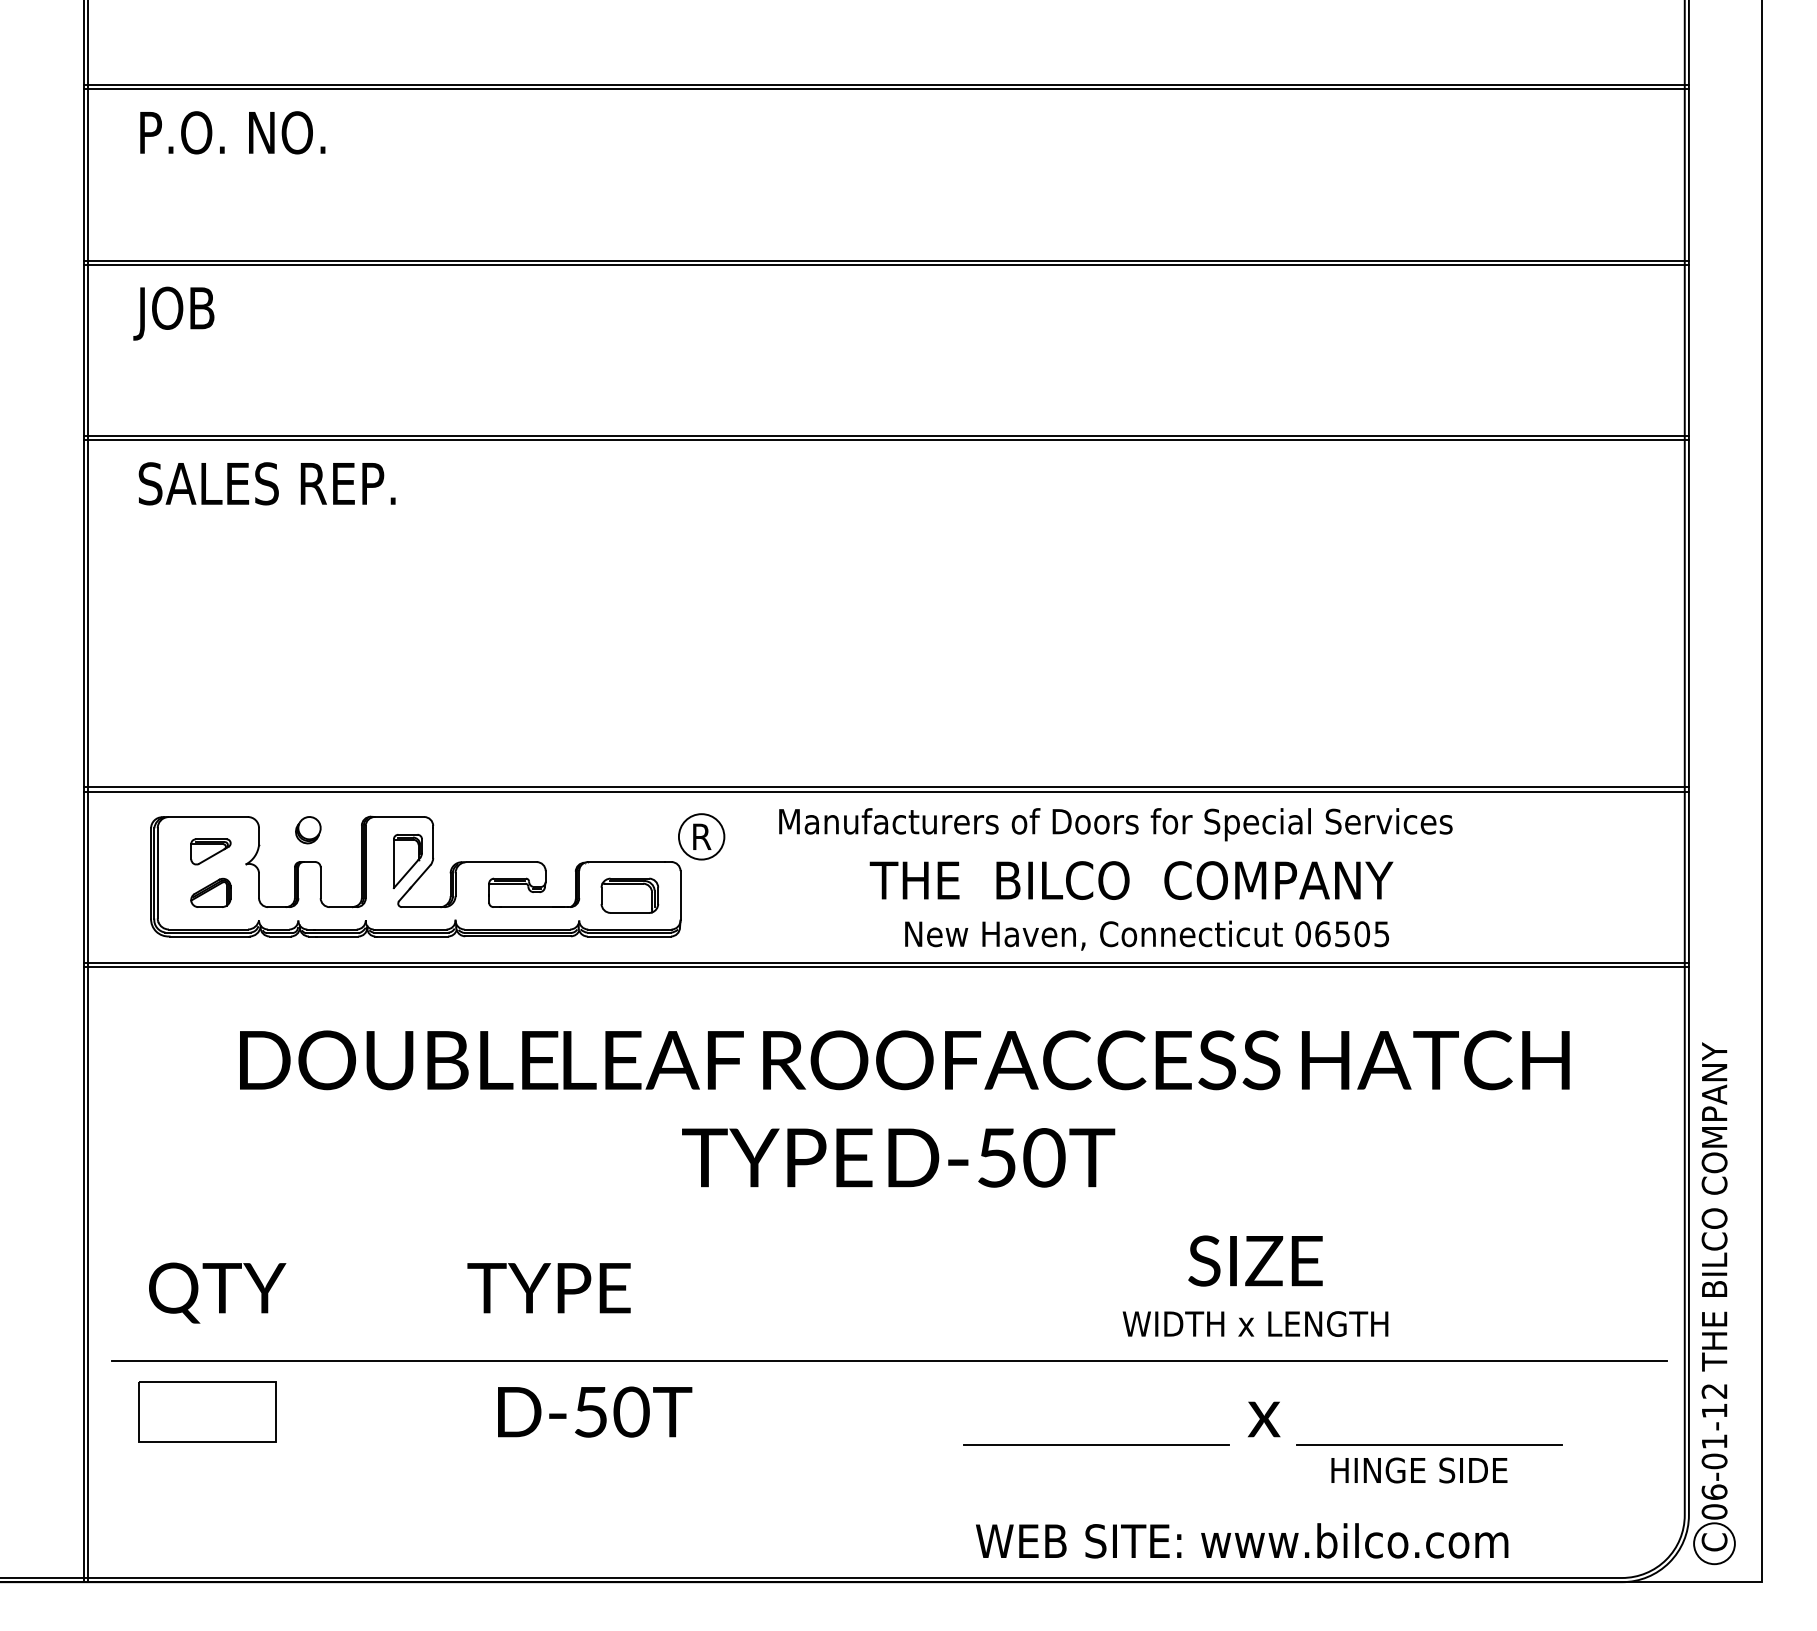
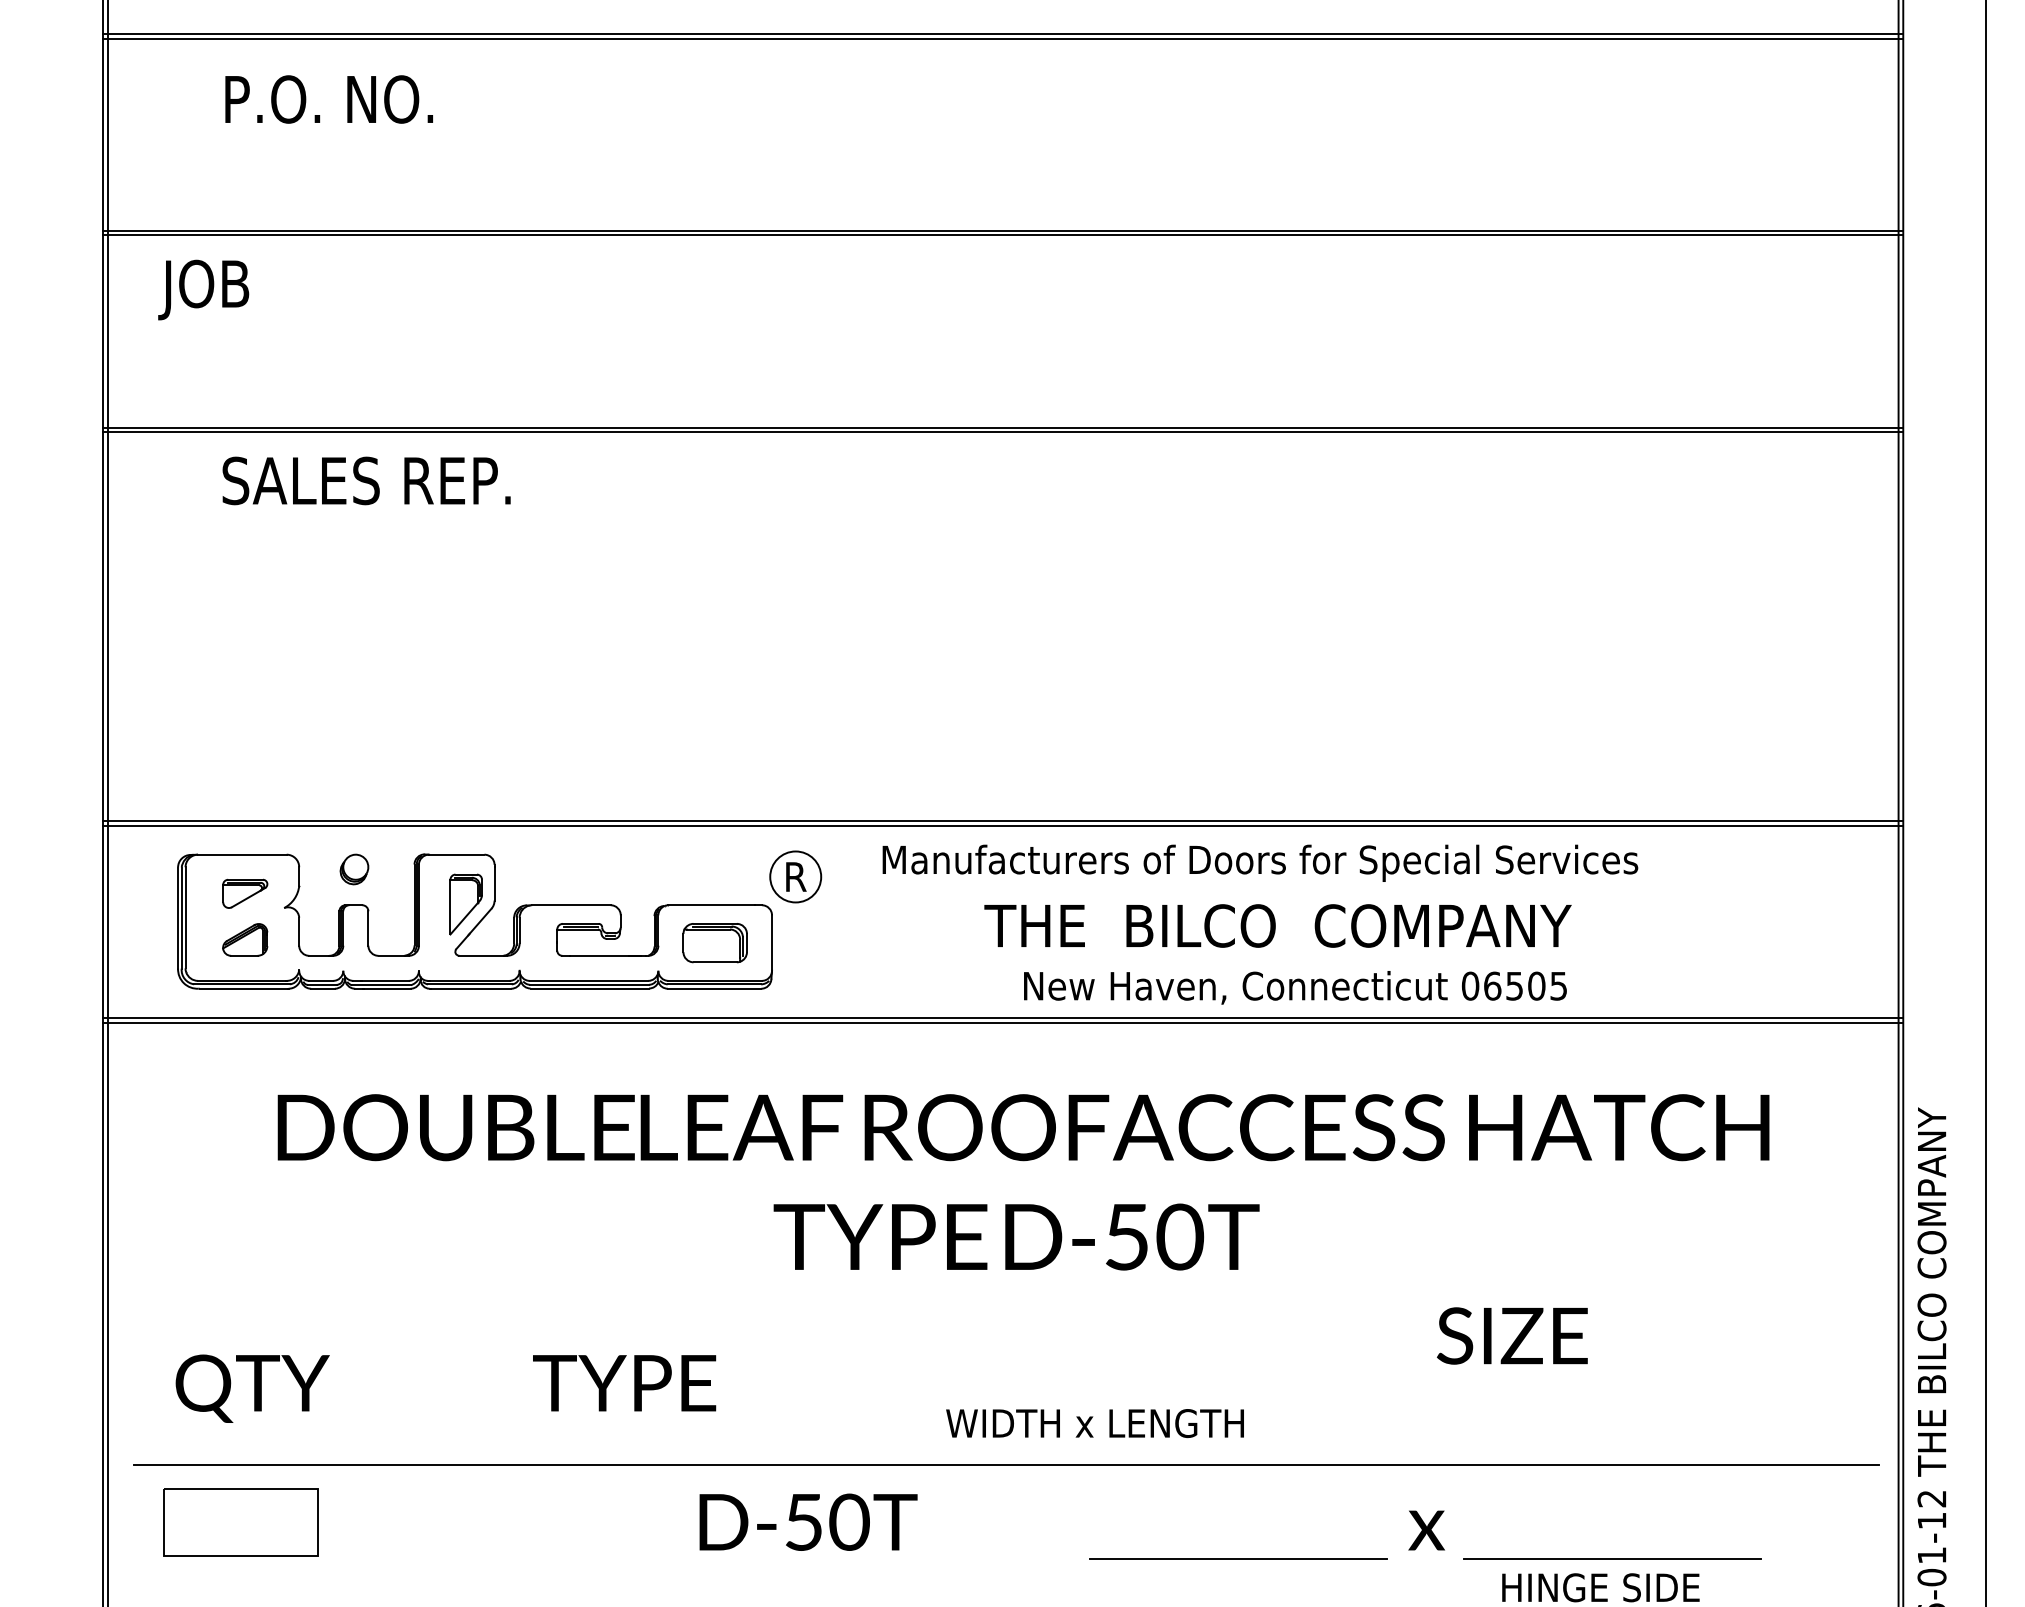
text: (232, 132) -> (328, 99), moved
text: (266, 483) -> (365, 480), moved
text: (1255, 1260) -> (1512, 1335), moved
text: (1255, 1323) -> (1095, 1422), moved
text: (595, 1411) -> (809, 1521), moved

